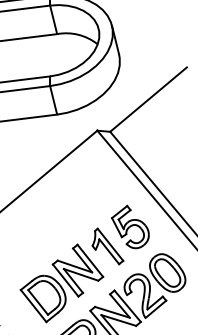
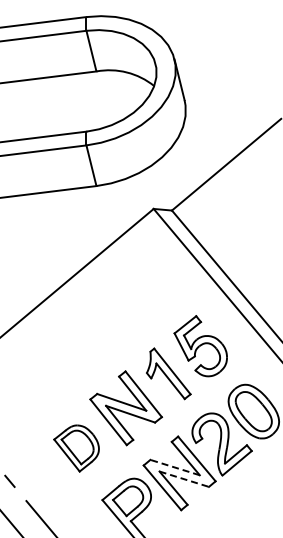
part: (43, 298) -> (76, 448), size x0.7
line: (112, 312) -> (175, 467), solid -> dashed
line: (118, 320) -> (184, 479), solid -> dashed

